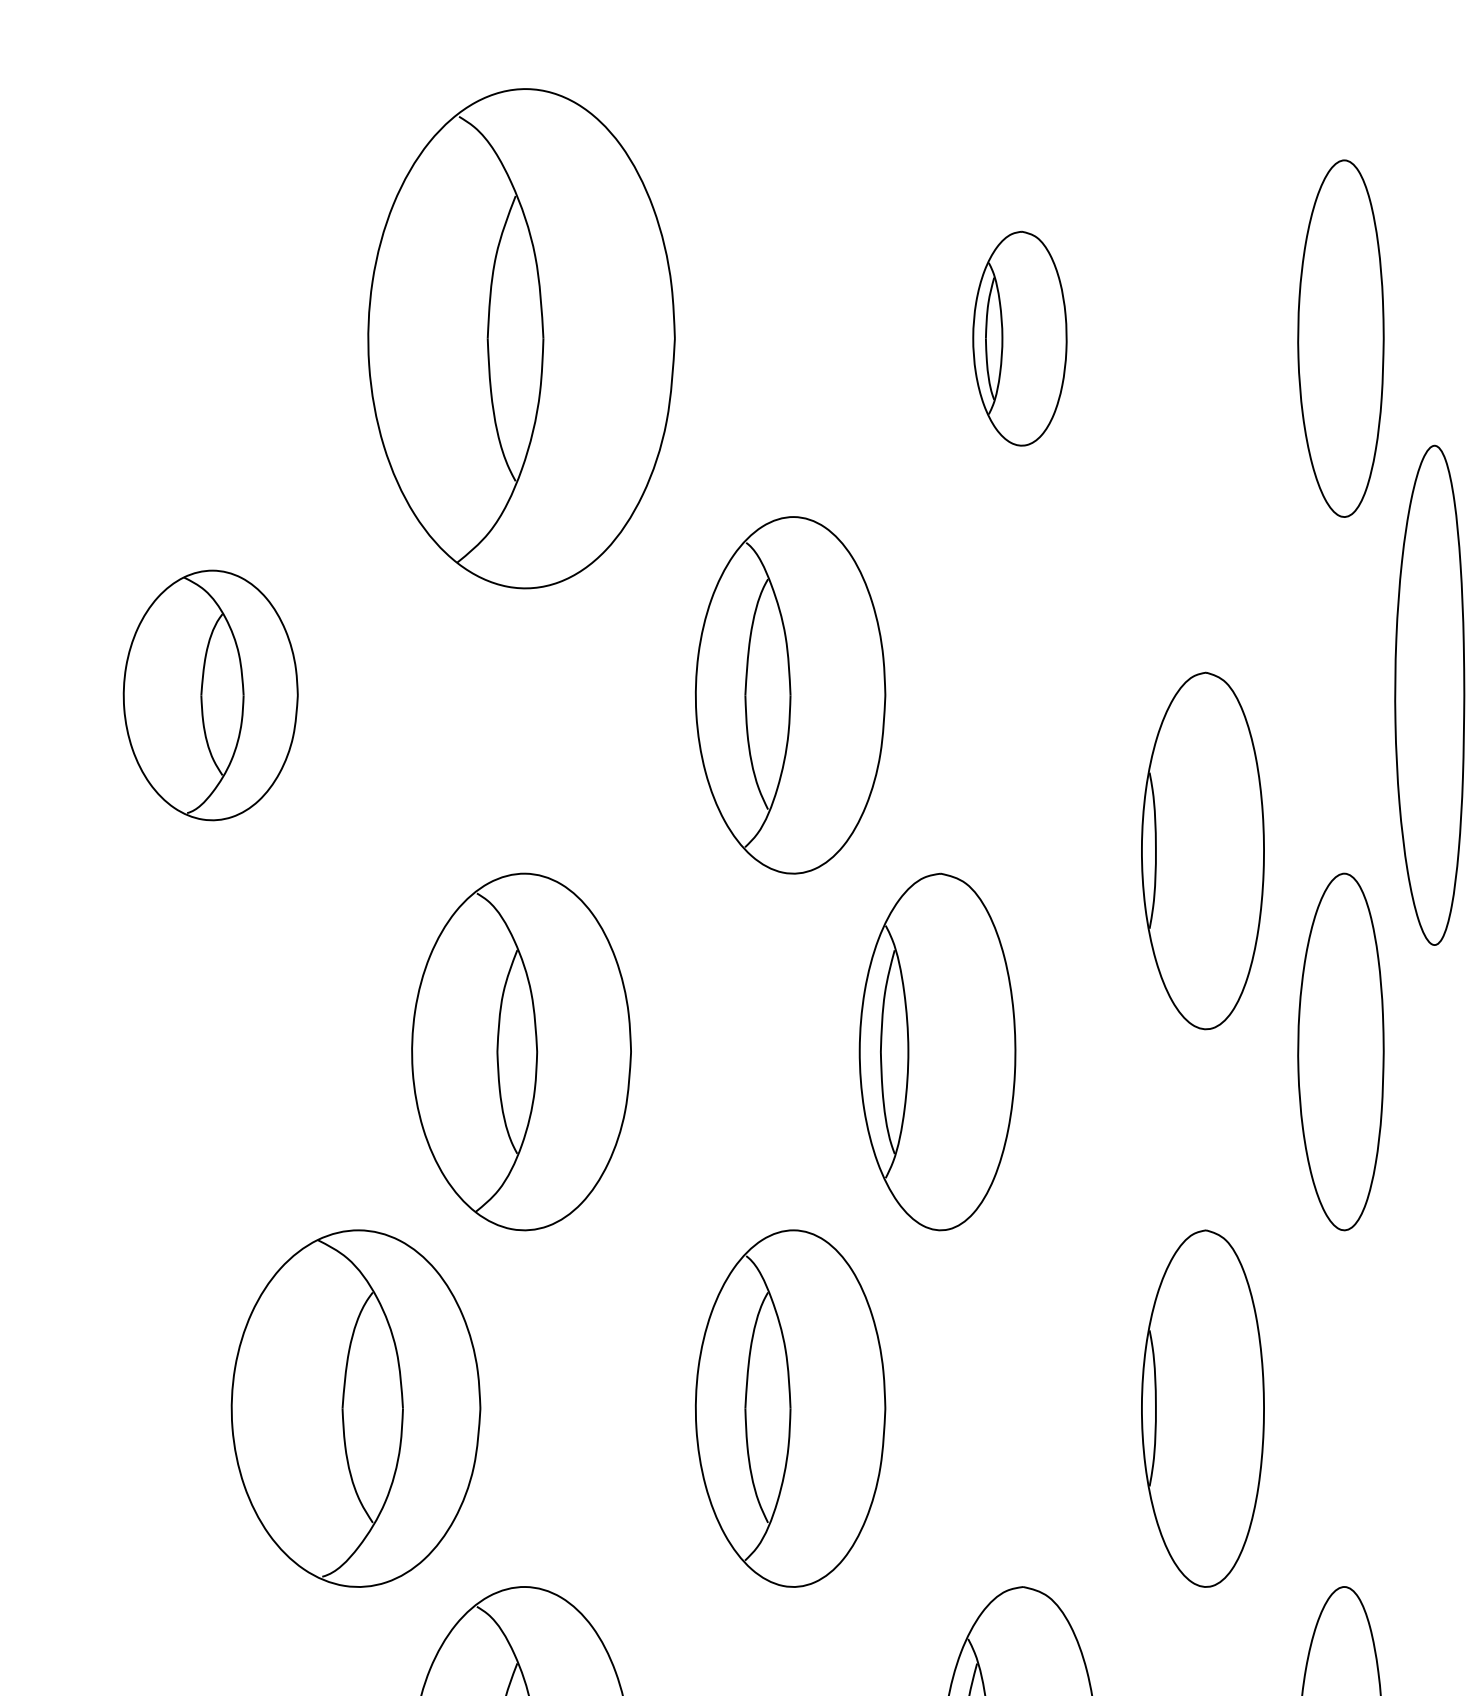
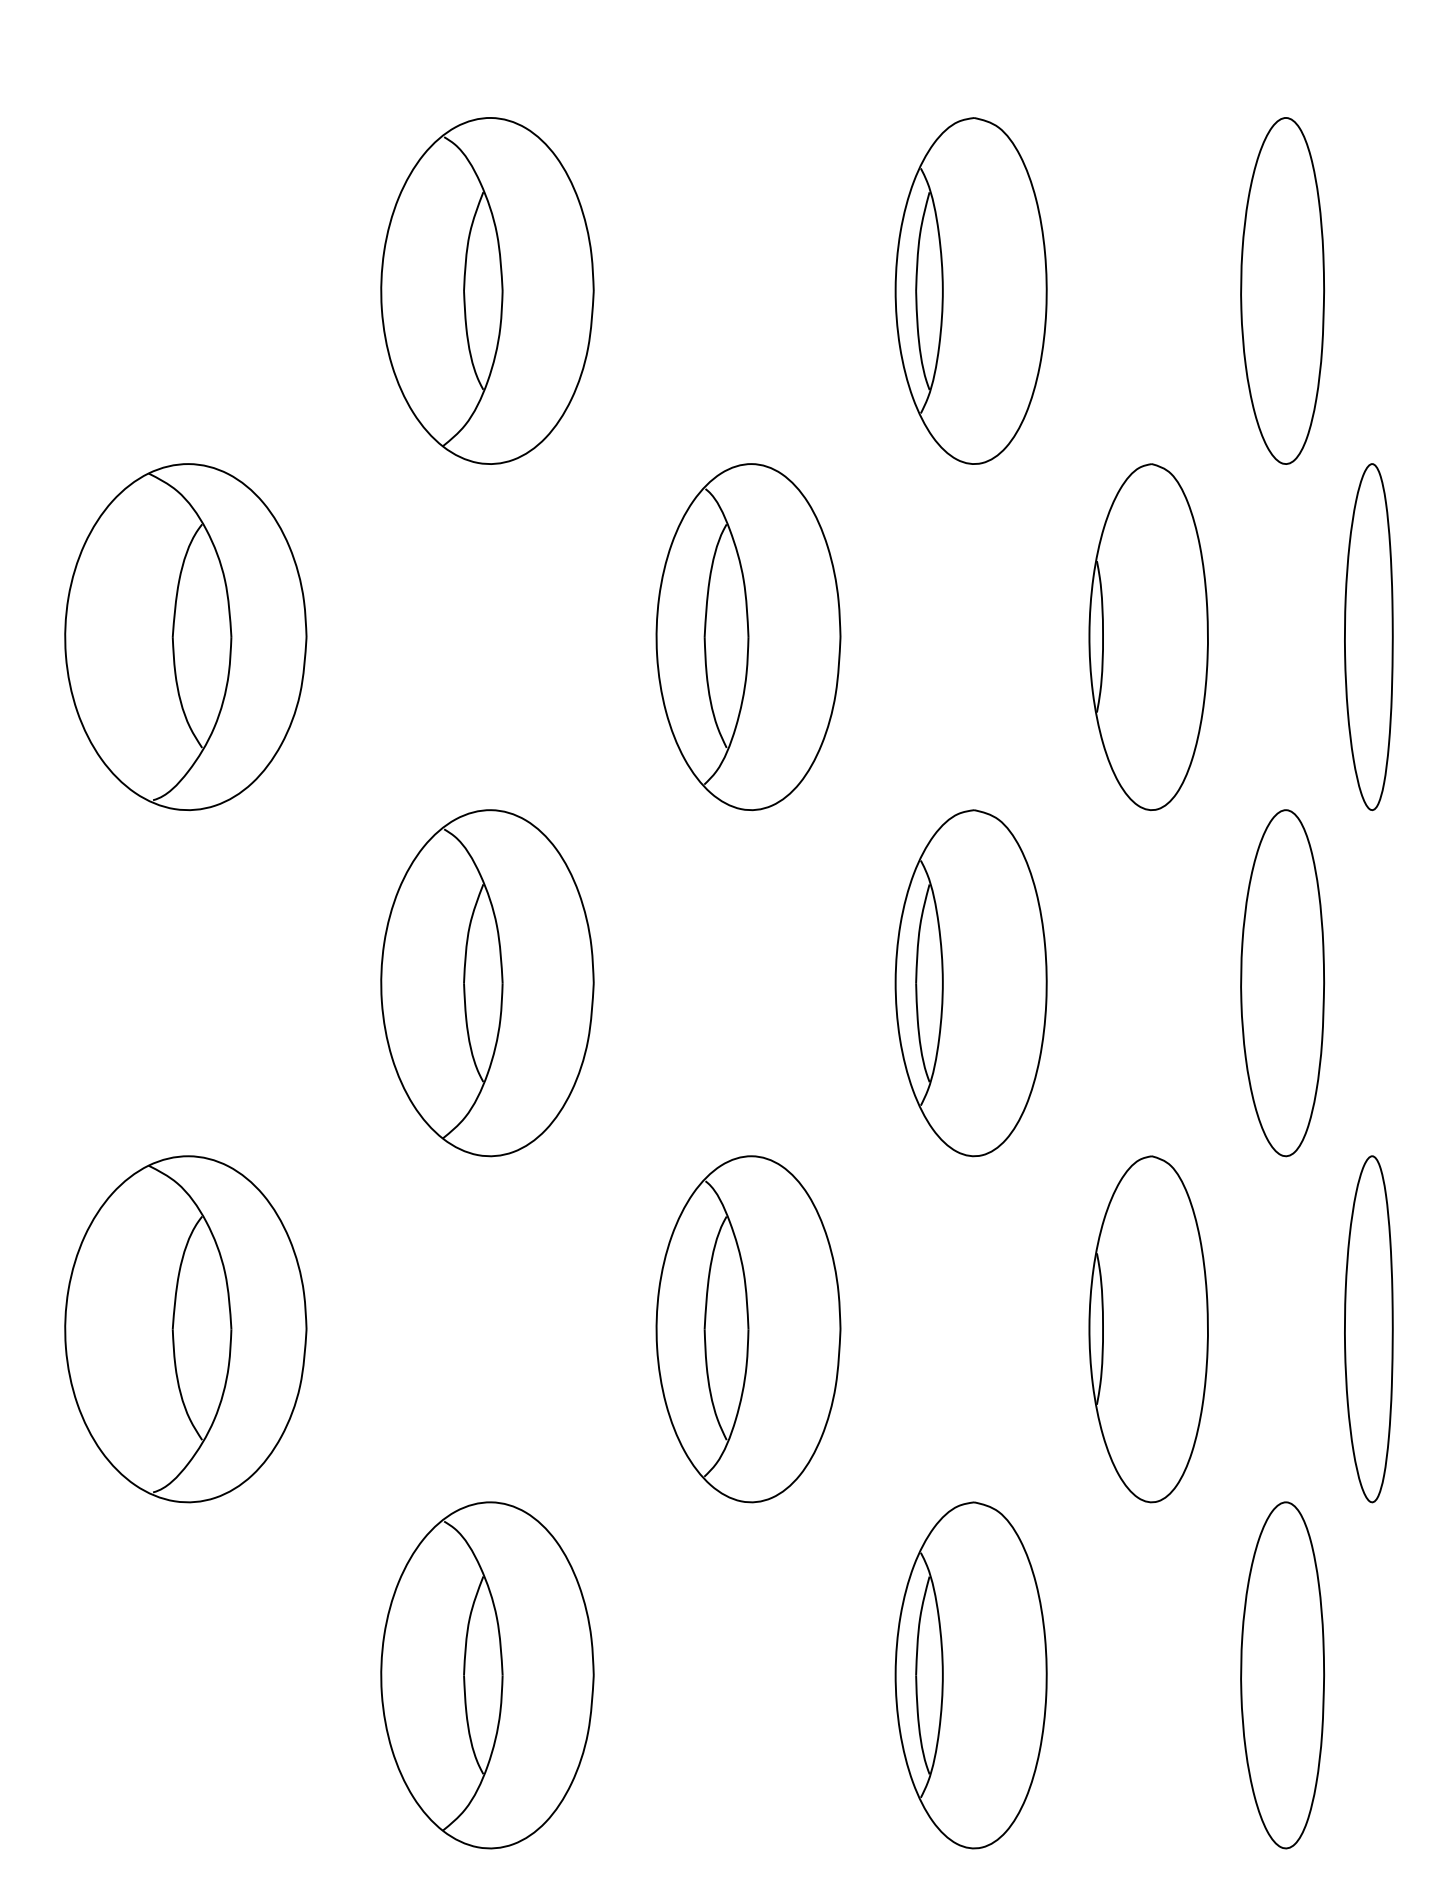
part: (521, 338) -> (487, 290), size x0.71
part: (1019, 338) -> (970, 290), size x1.67
part: (1429, 694) -> (1368, 636), size x0.71
part: (210, 695) -> (185, 637), size x1.43
part: (1202, 850) -> (1148, 636), moved
part: (936, 1052) -> (970, 983), moved
part: (355, 1408) -> (185, 1329), moved
part: (1429, 1408) -> (1368, 1329), added

